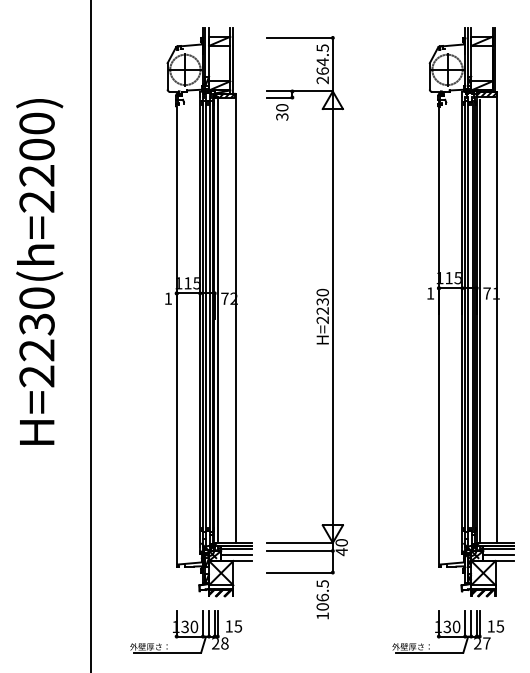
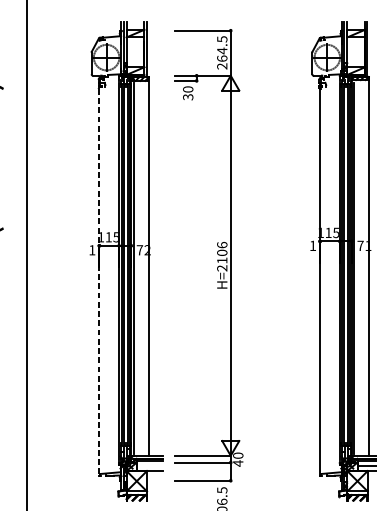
text: (322, 301) -> (222, 252), H=2230 -> H=2106
line: (176, 336) -> (99, 282), solid -> dashed
line: (236, 554) -> (149, 465), removed

